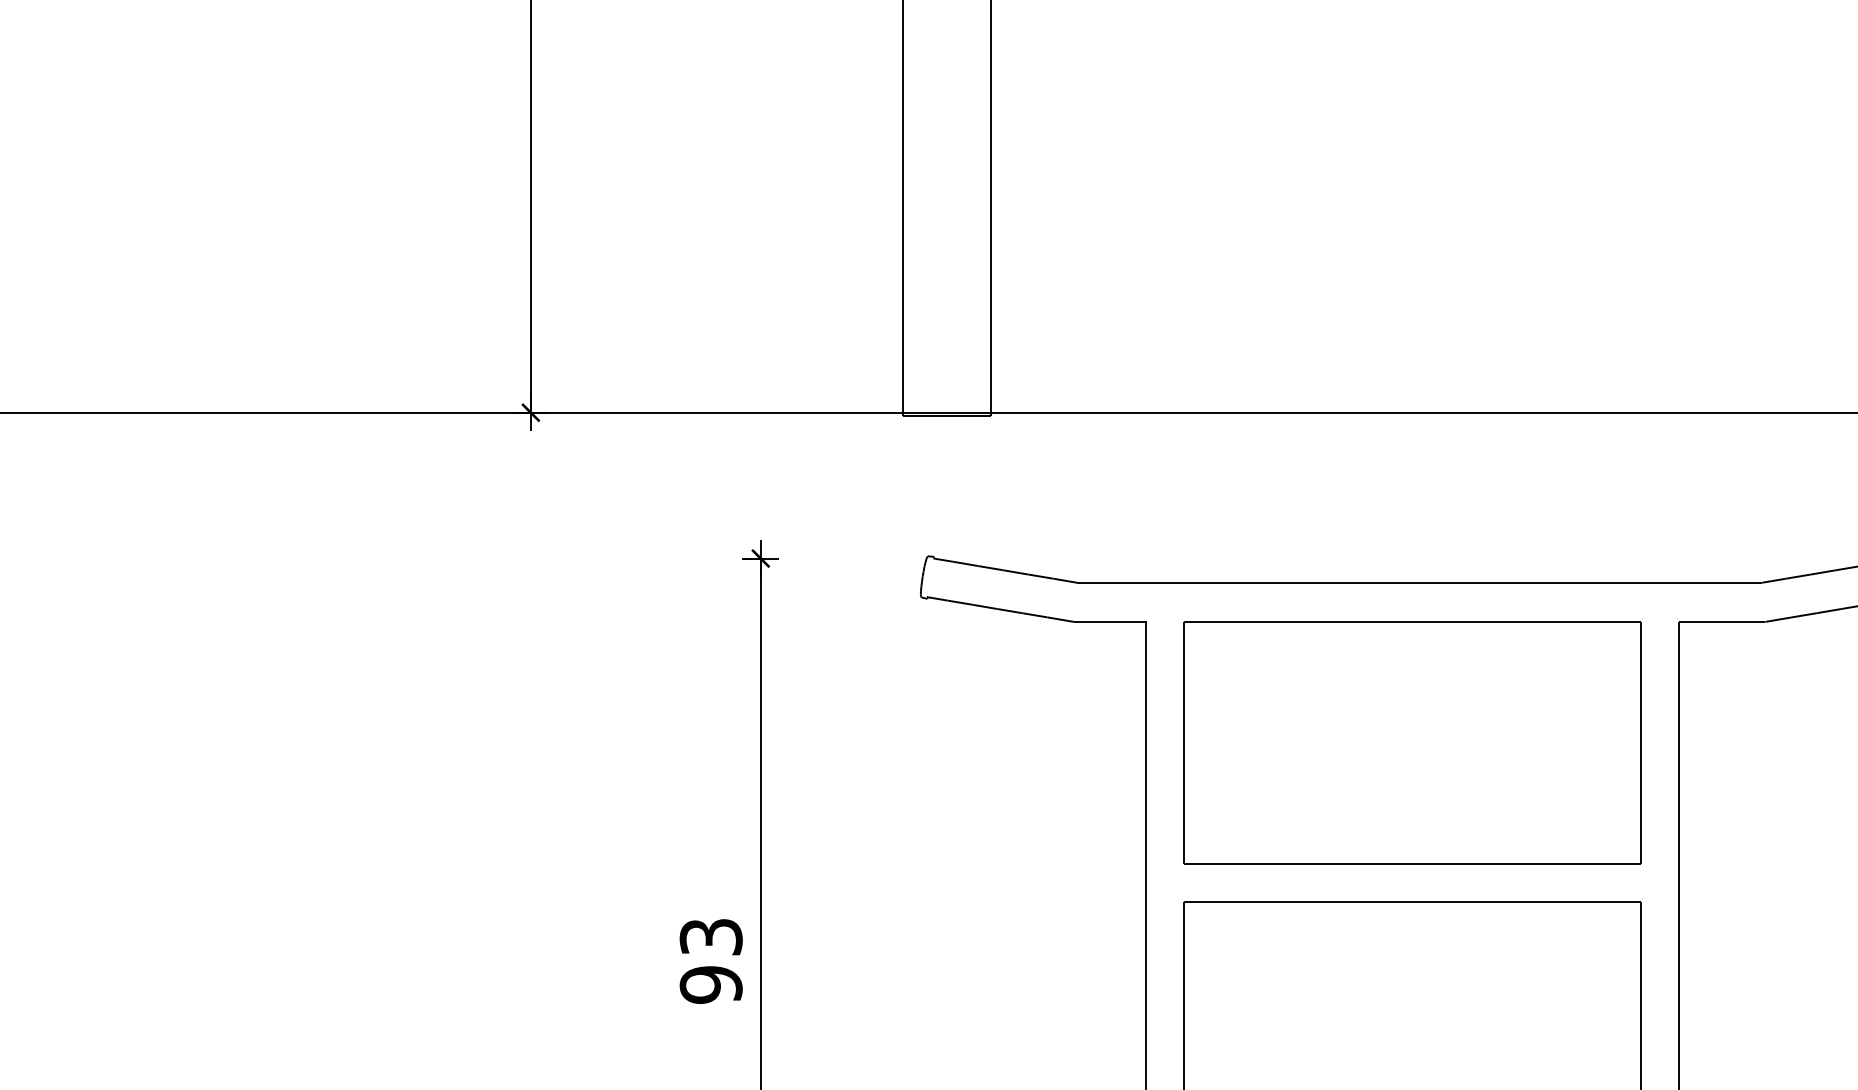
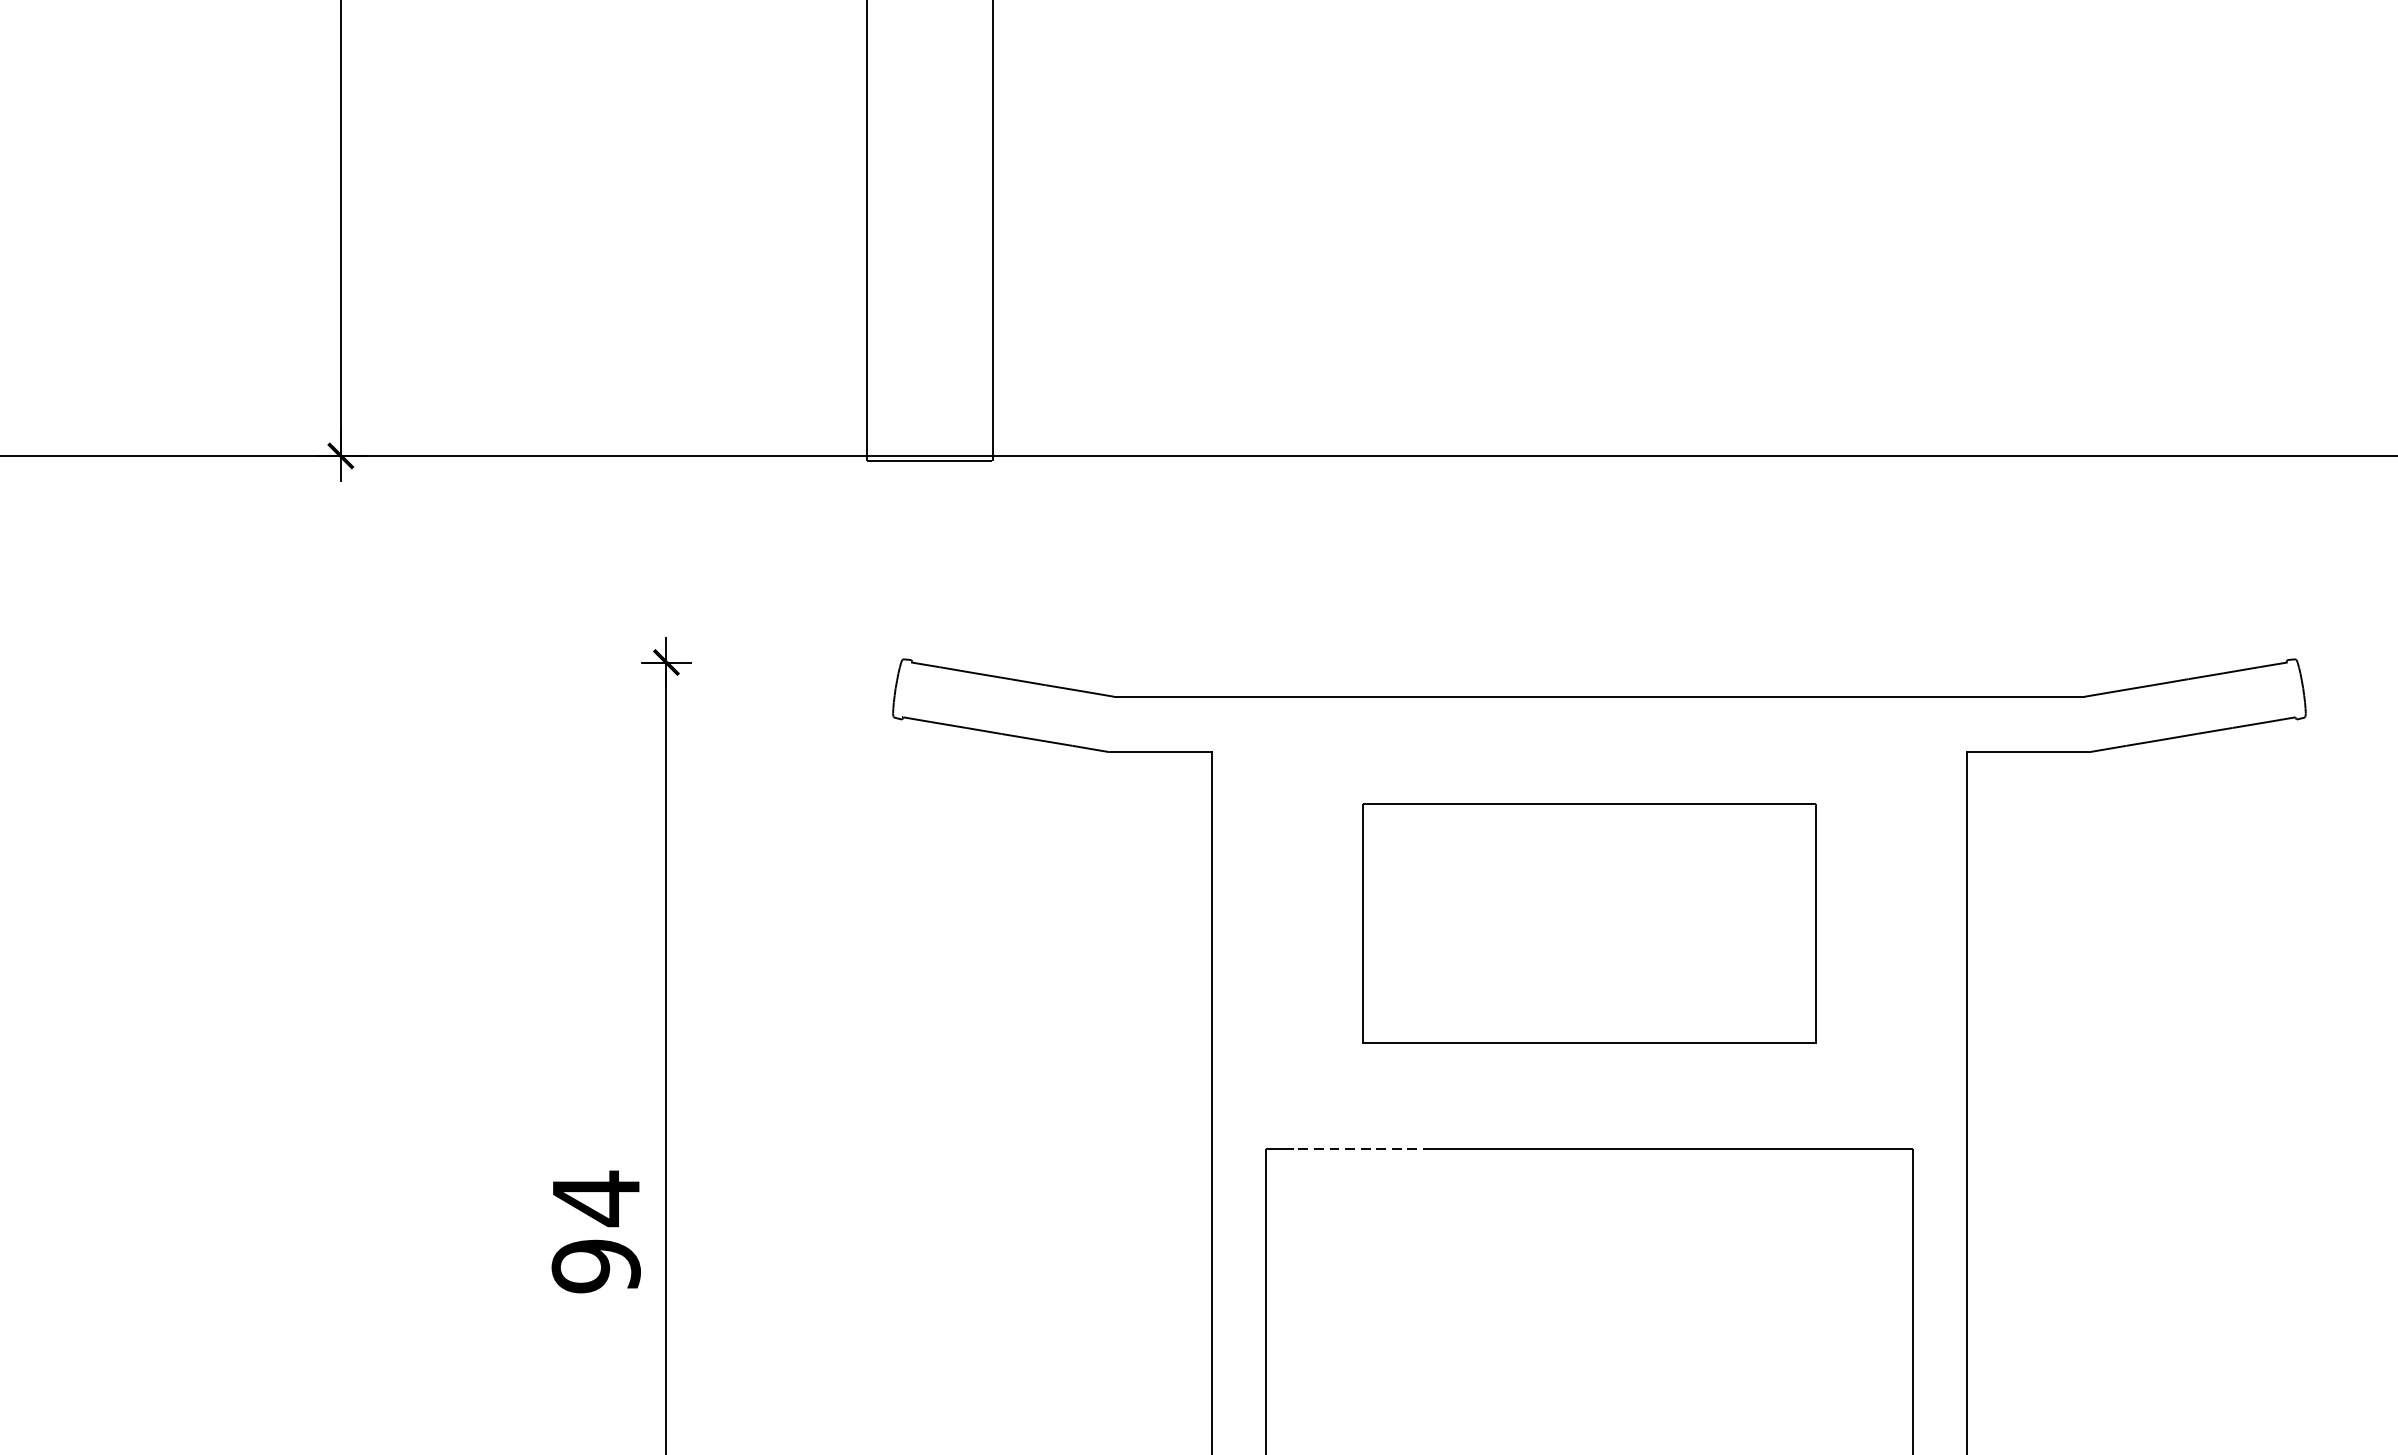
part: (1412, 742) -> (1589, 922), size x0.7
line: (1252, 901) -> (1362, 1148), solid -> dashed
text: (710, 937) -> (595, 1199), 93 -> 94

